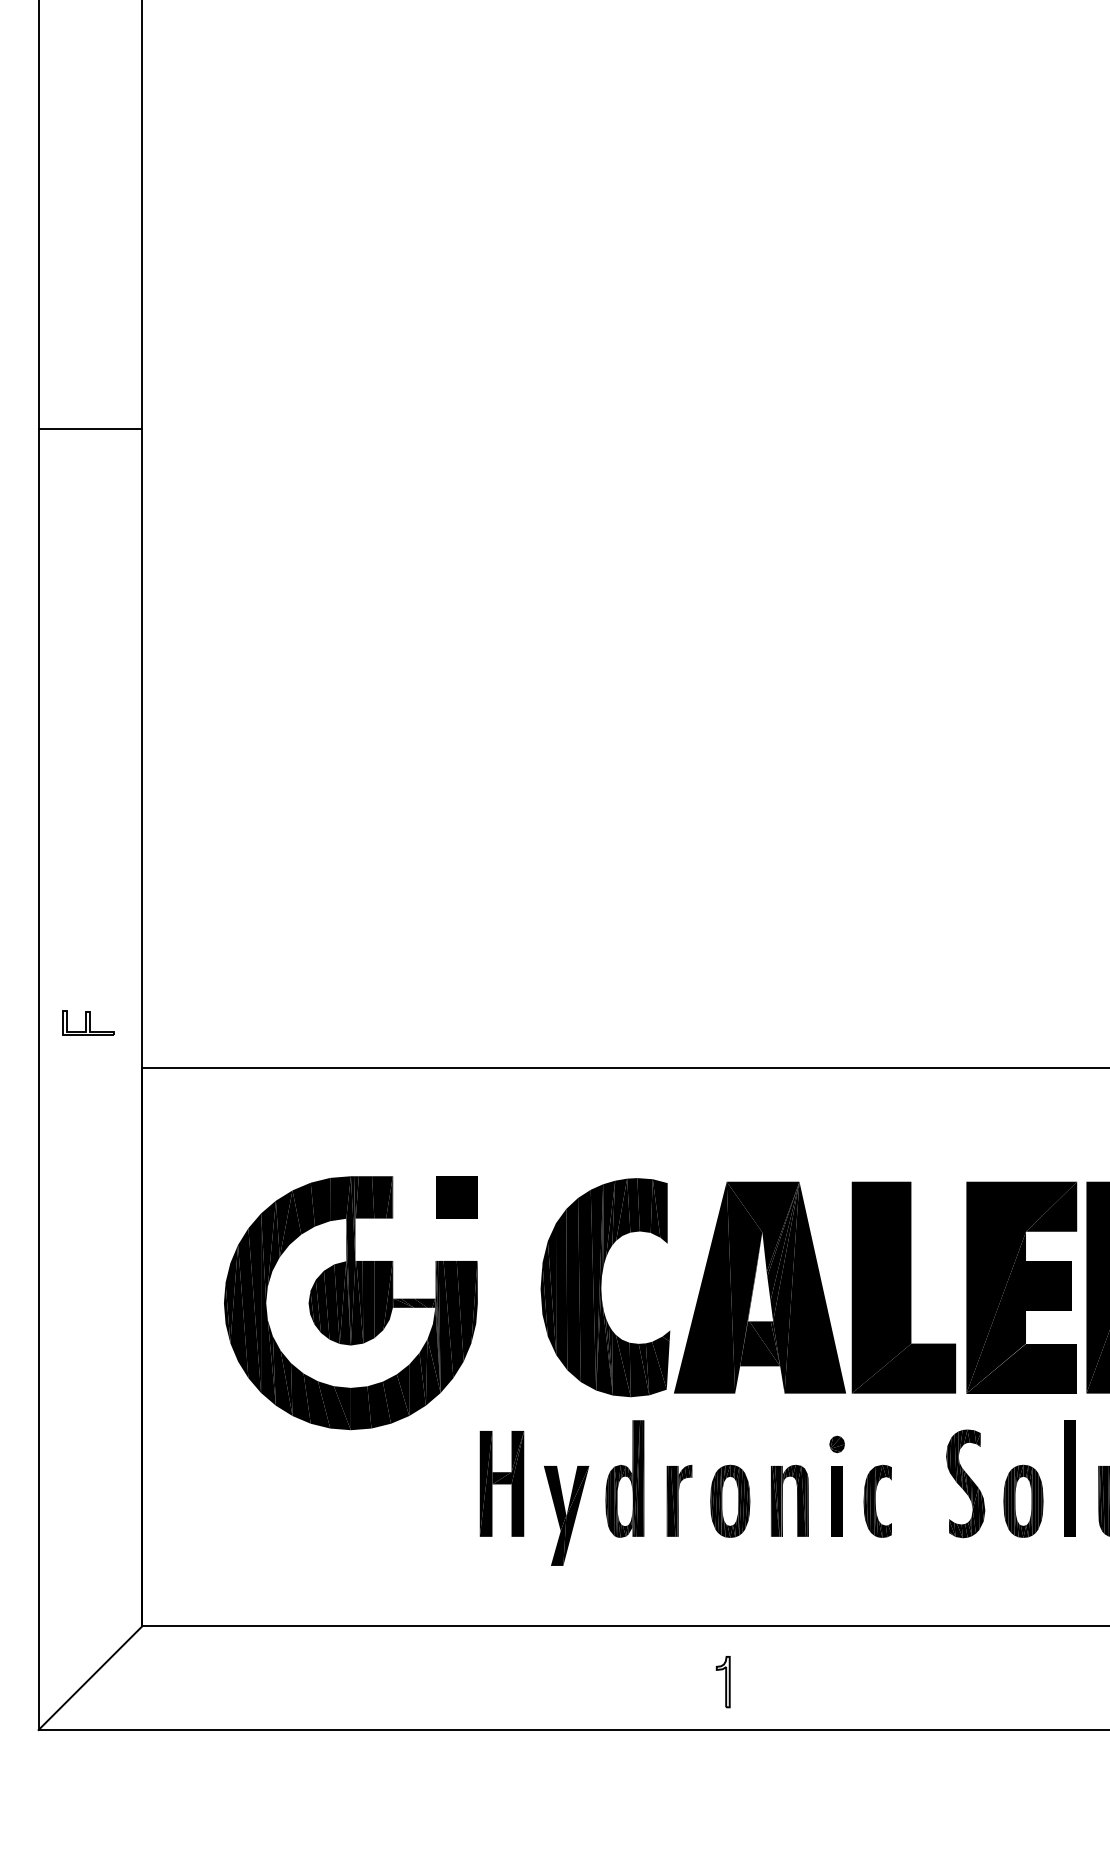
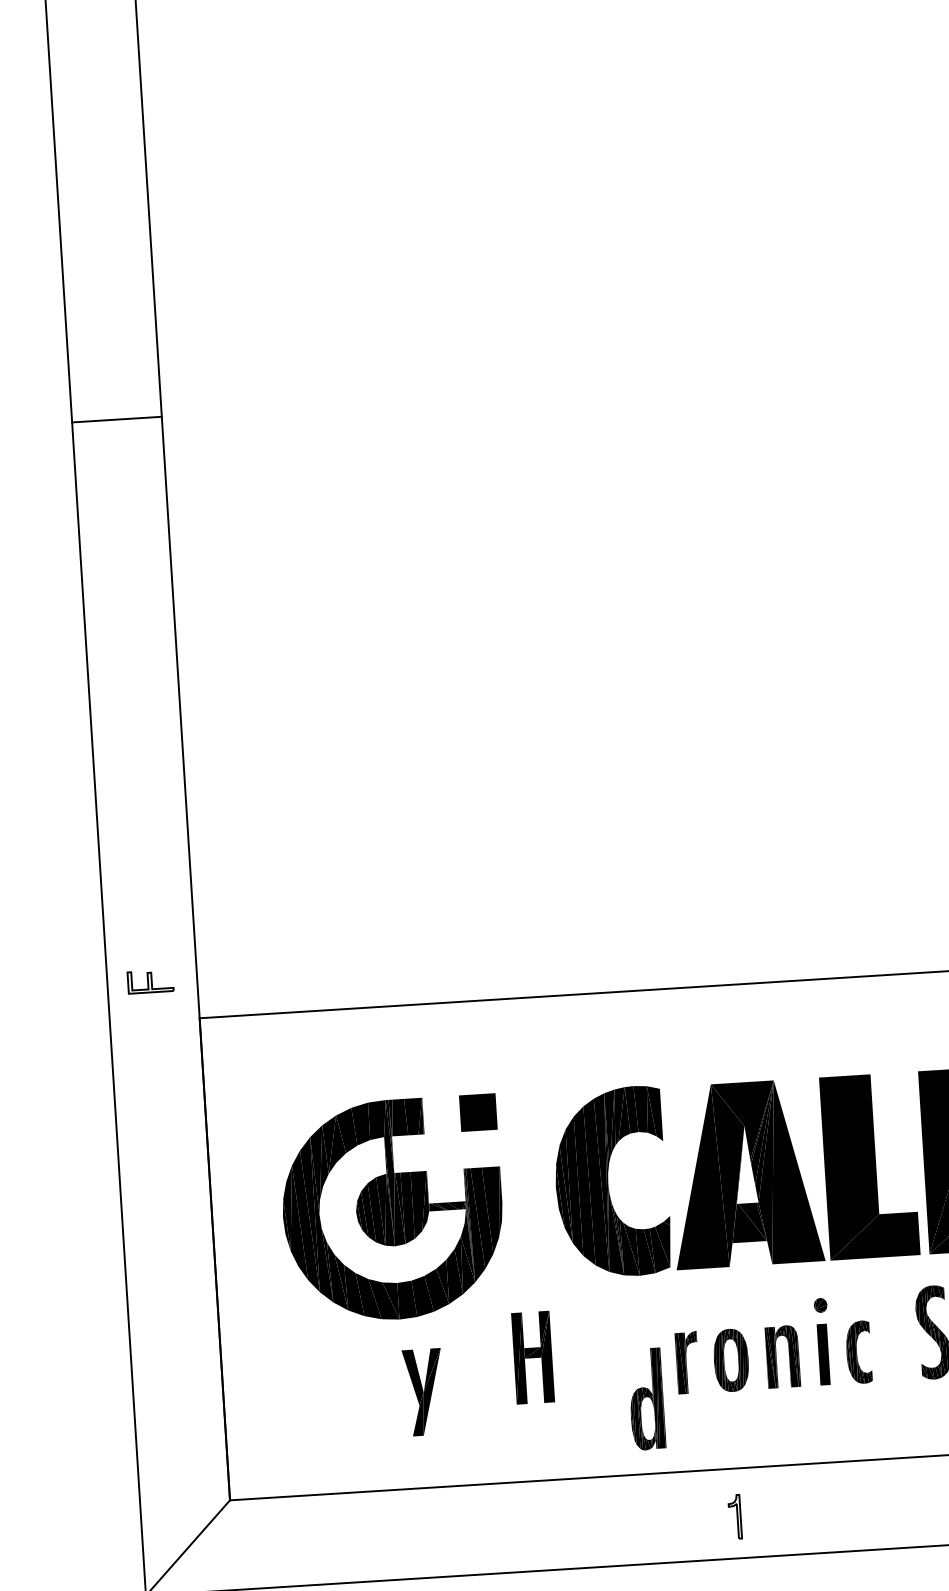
line: (90, 428) -> (116, 419), moved
part: (624, 1478) -> (646, 1398), moved
part: (566, 1515) -> (423, 1392), moved

